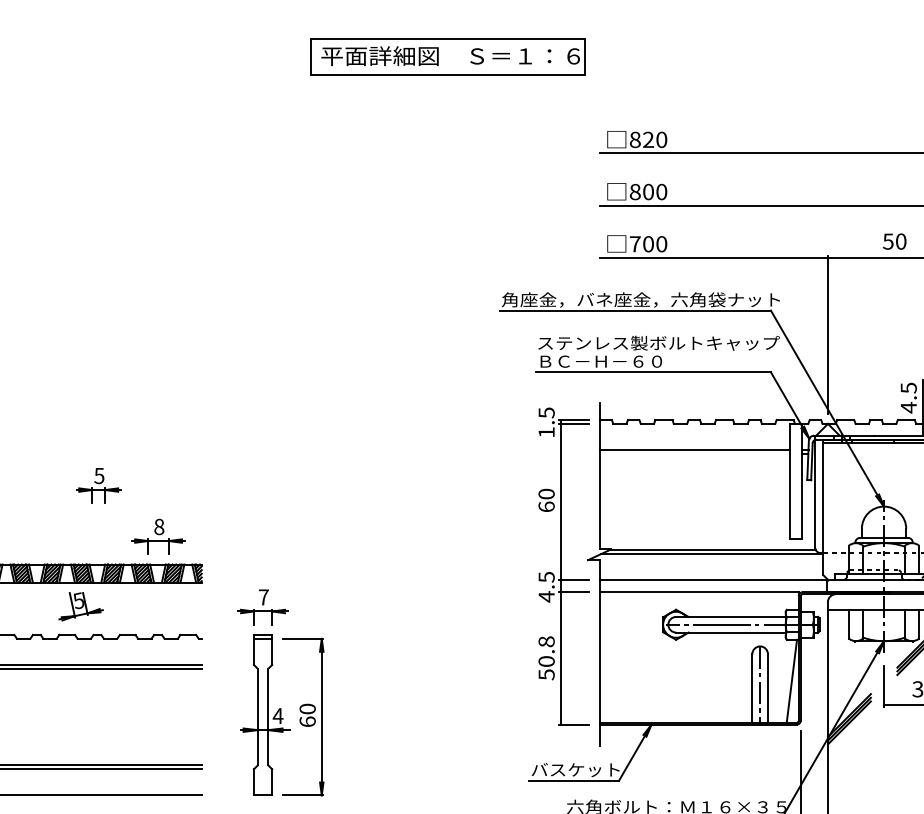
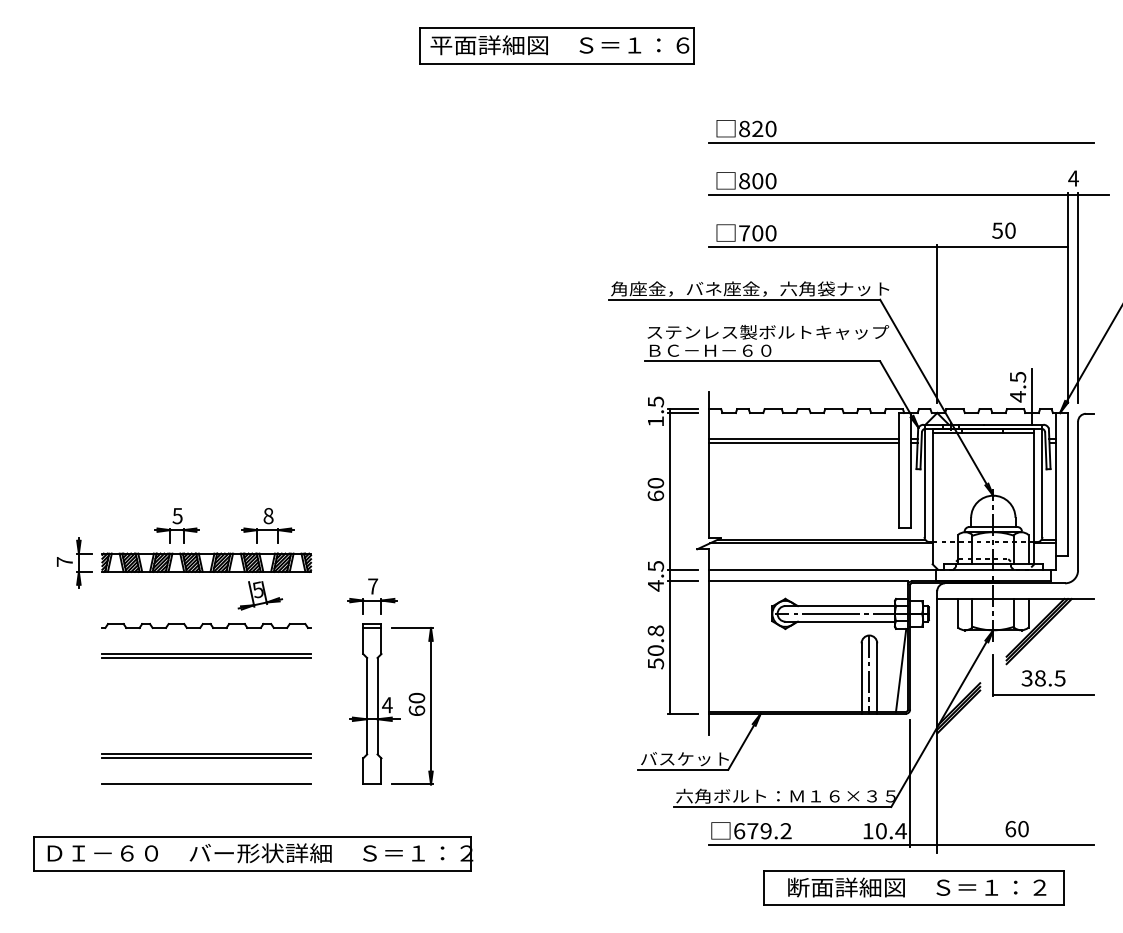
line: (694, 454) -> (803, 443), added
part: (98, 485) -> (176, 525), moved
part: (81, 606) -> (260, 595), moved

